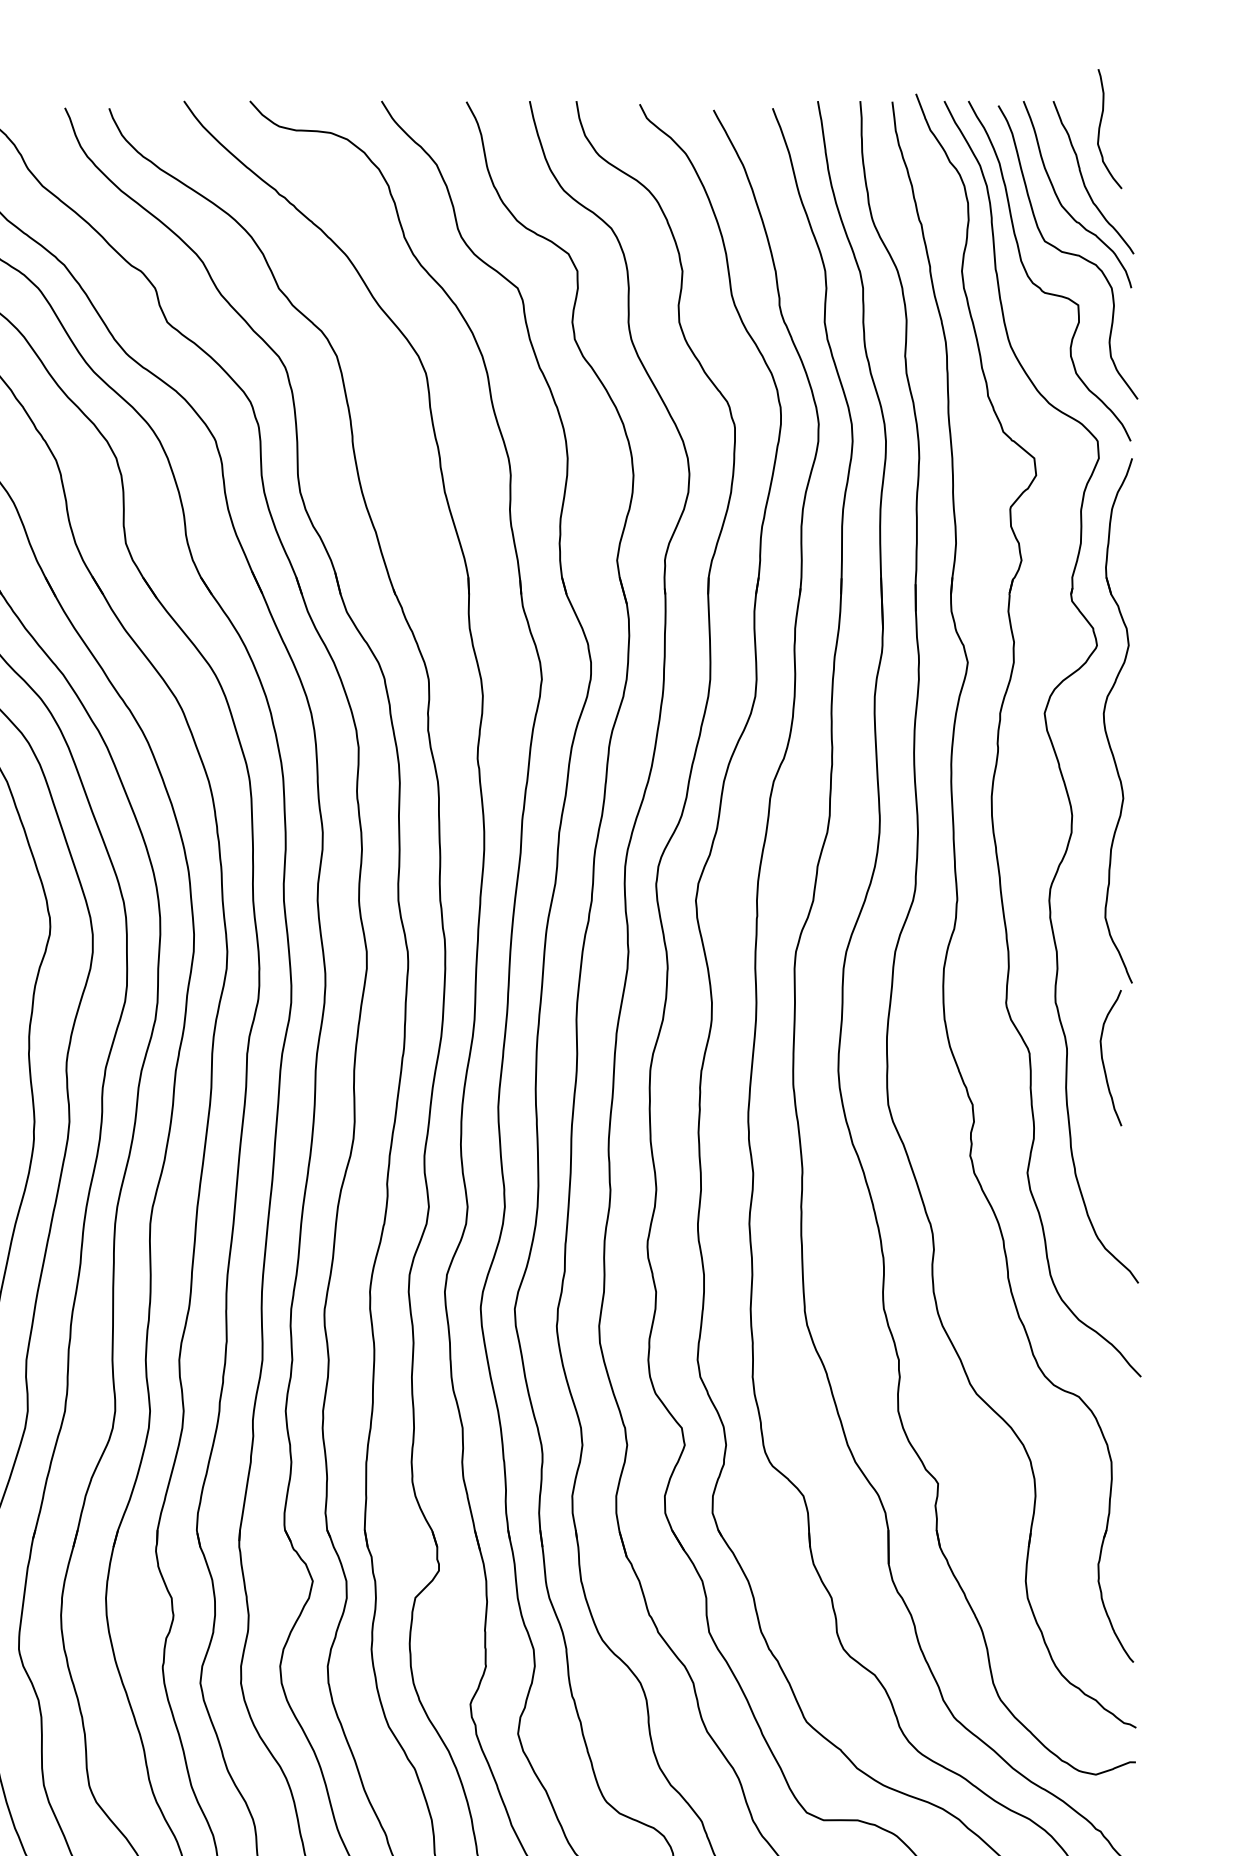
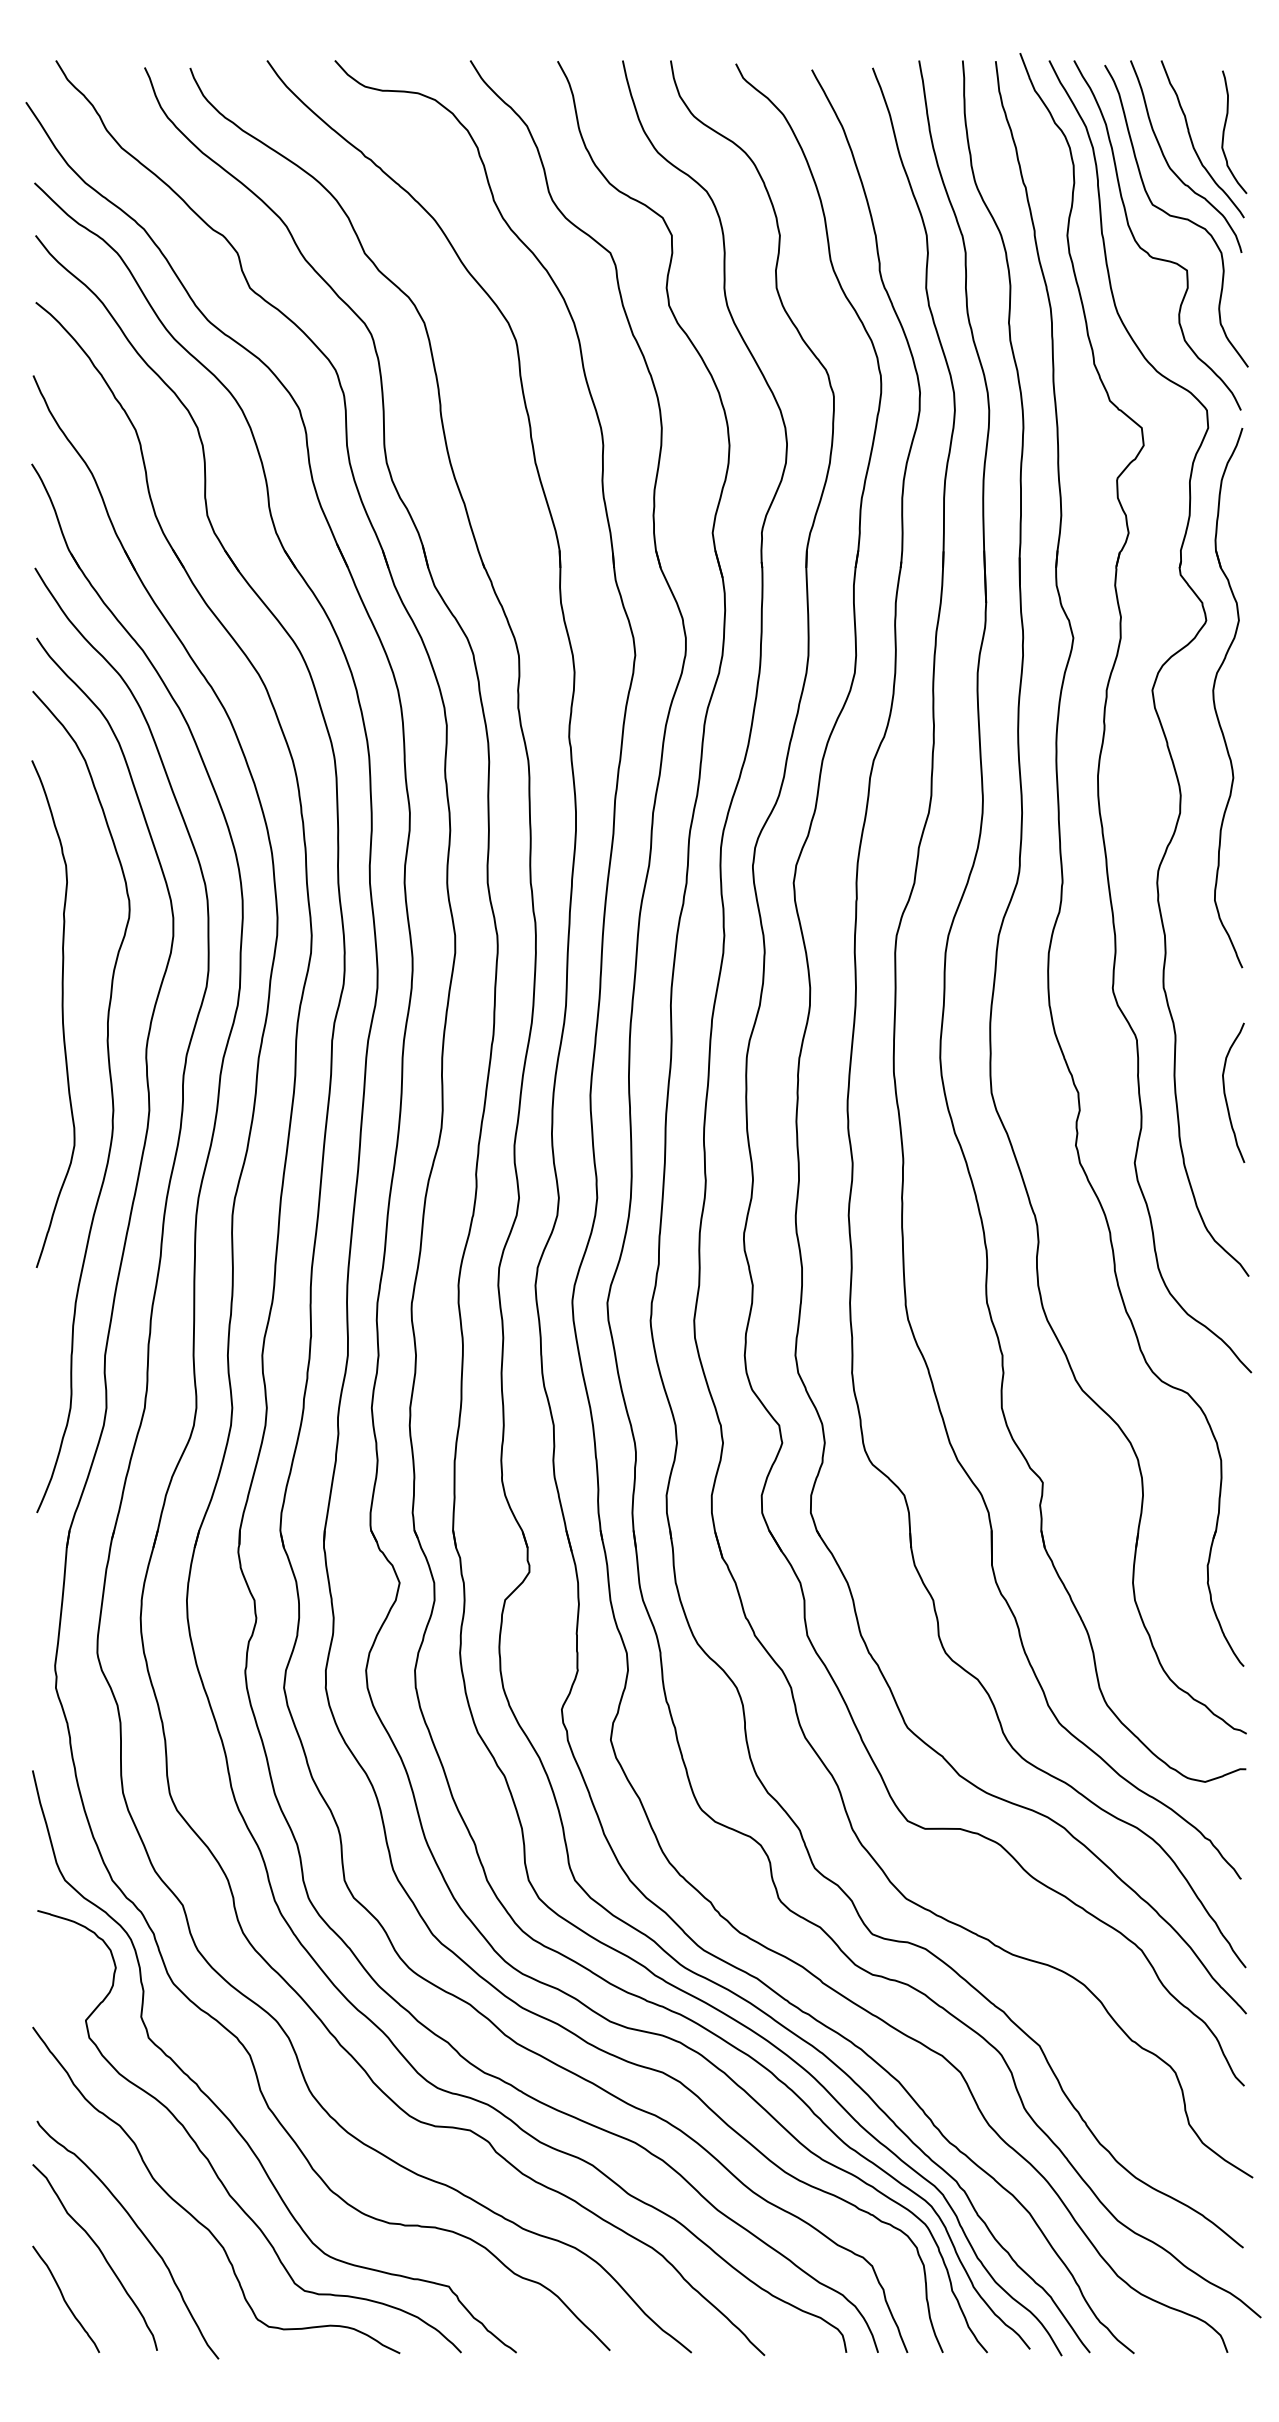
curve: (1101, 125) -> (1225, 128), moved
curve: (1103, 1057) -> (1225, 1092), moved

